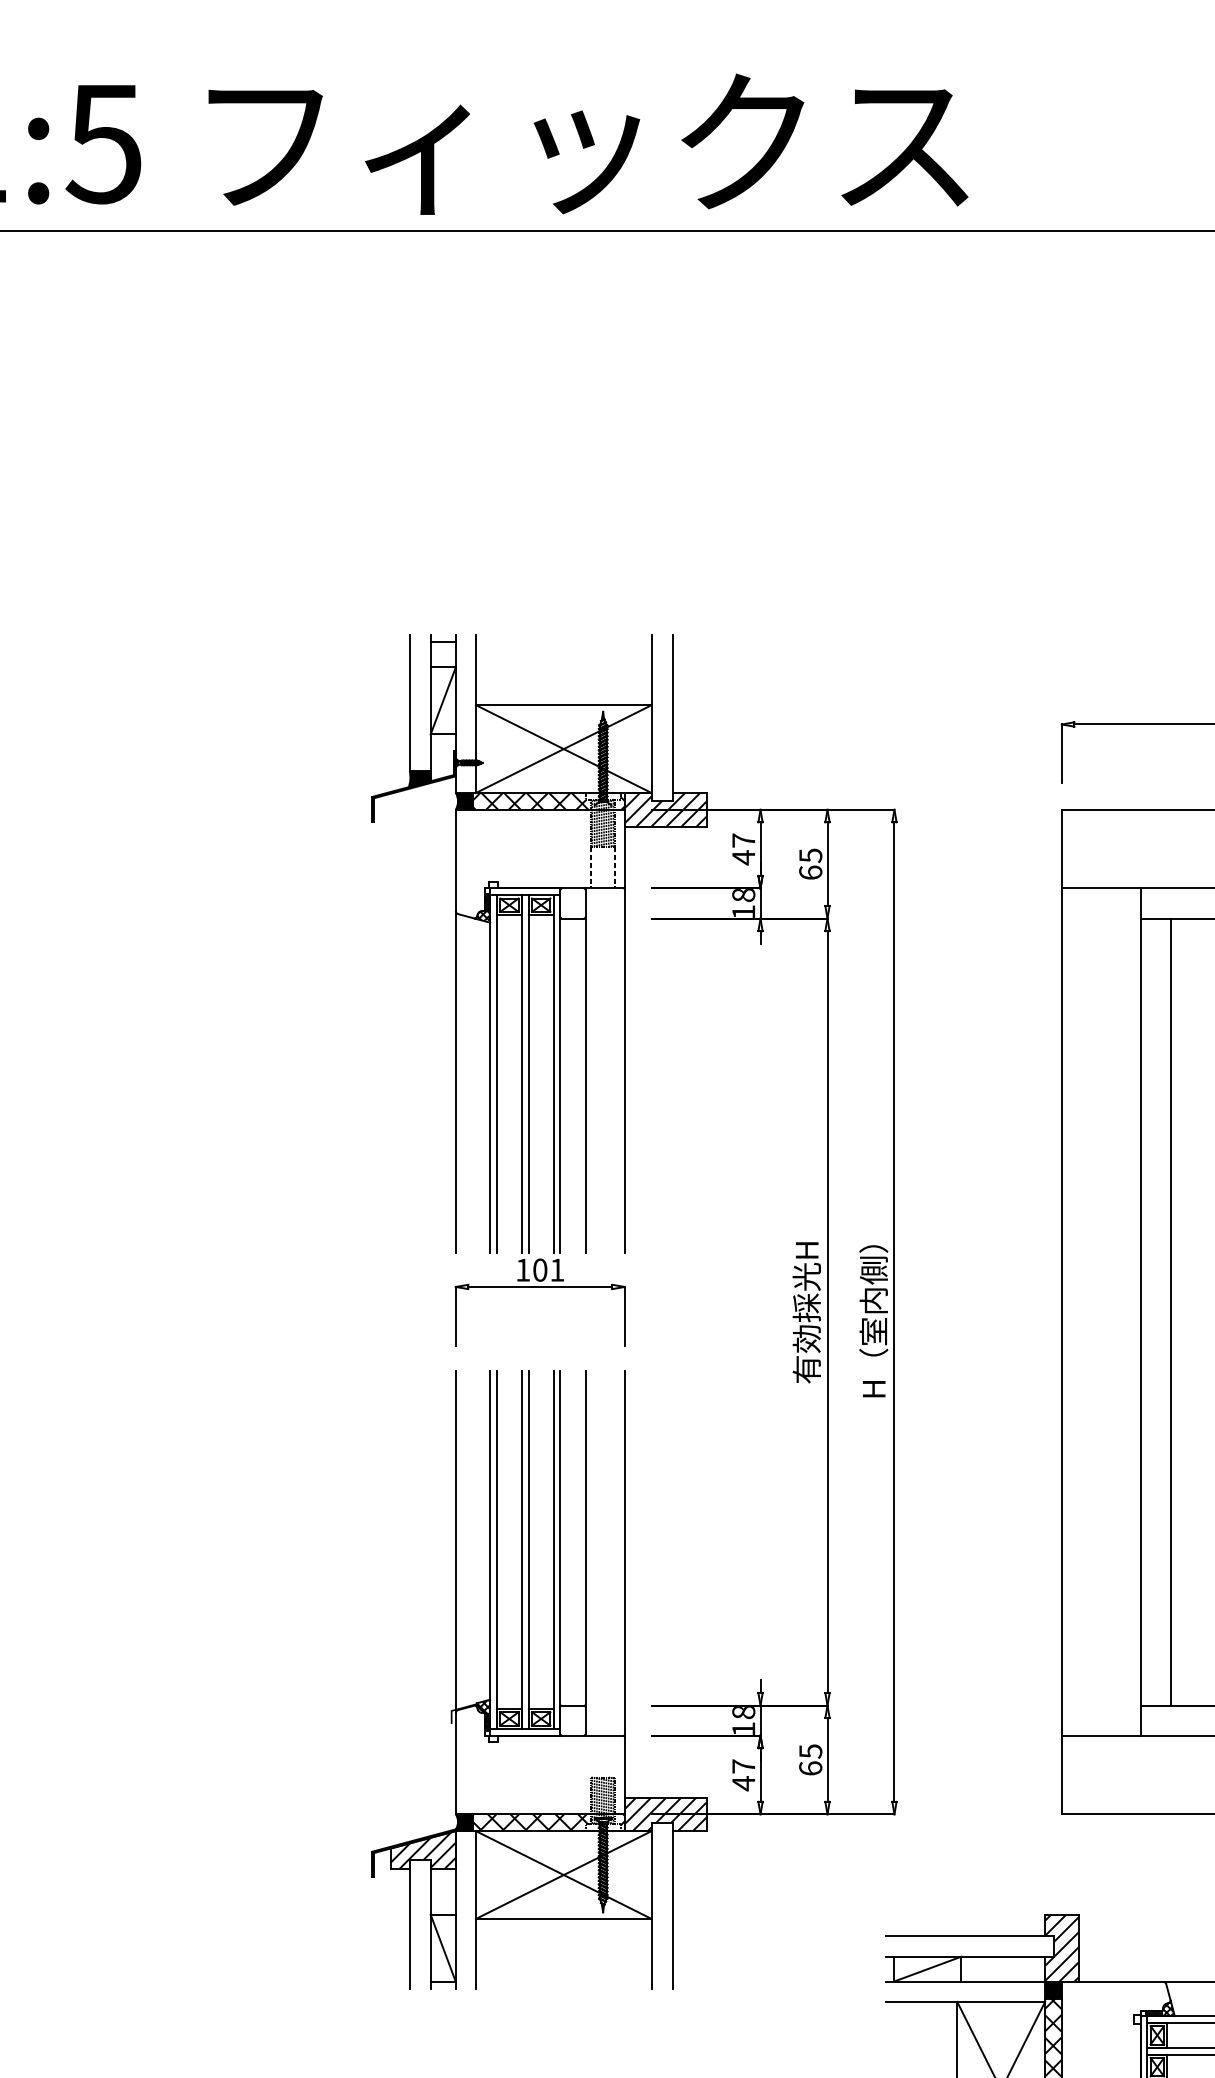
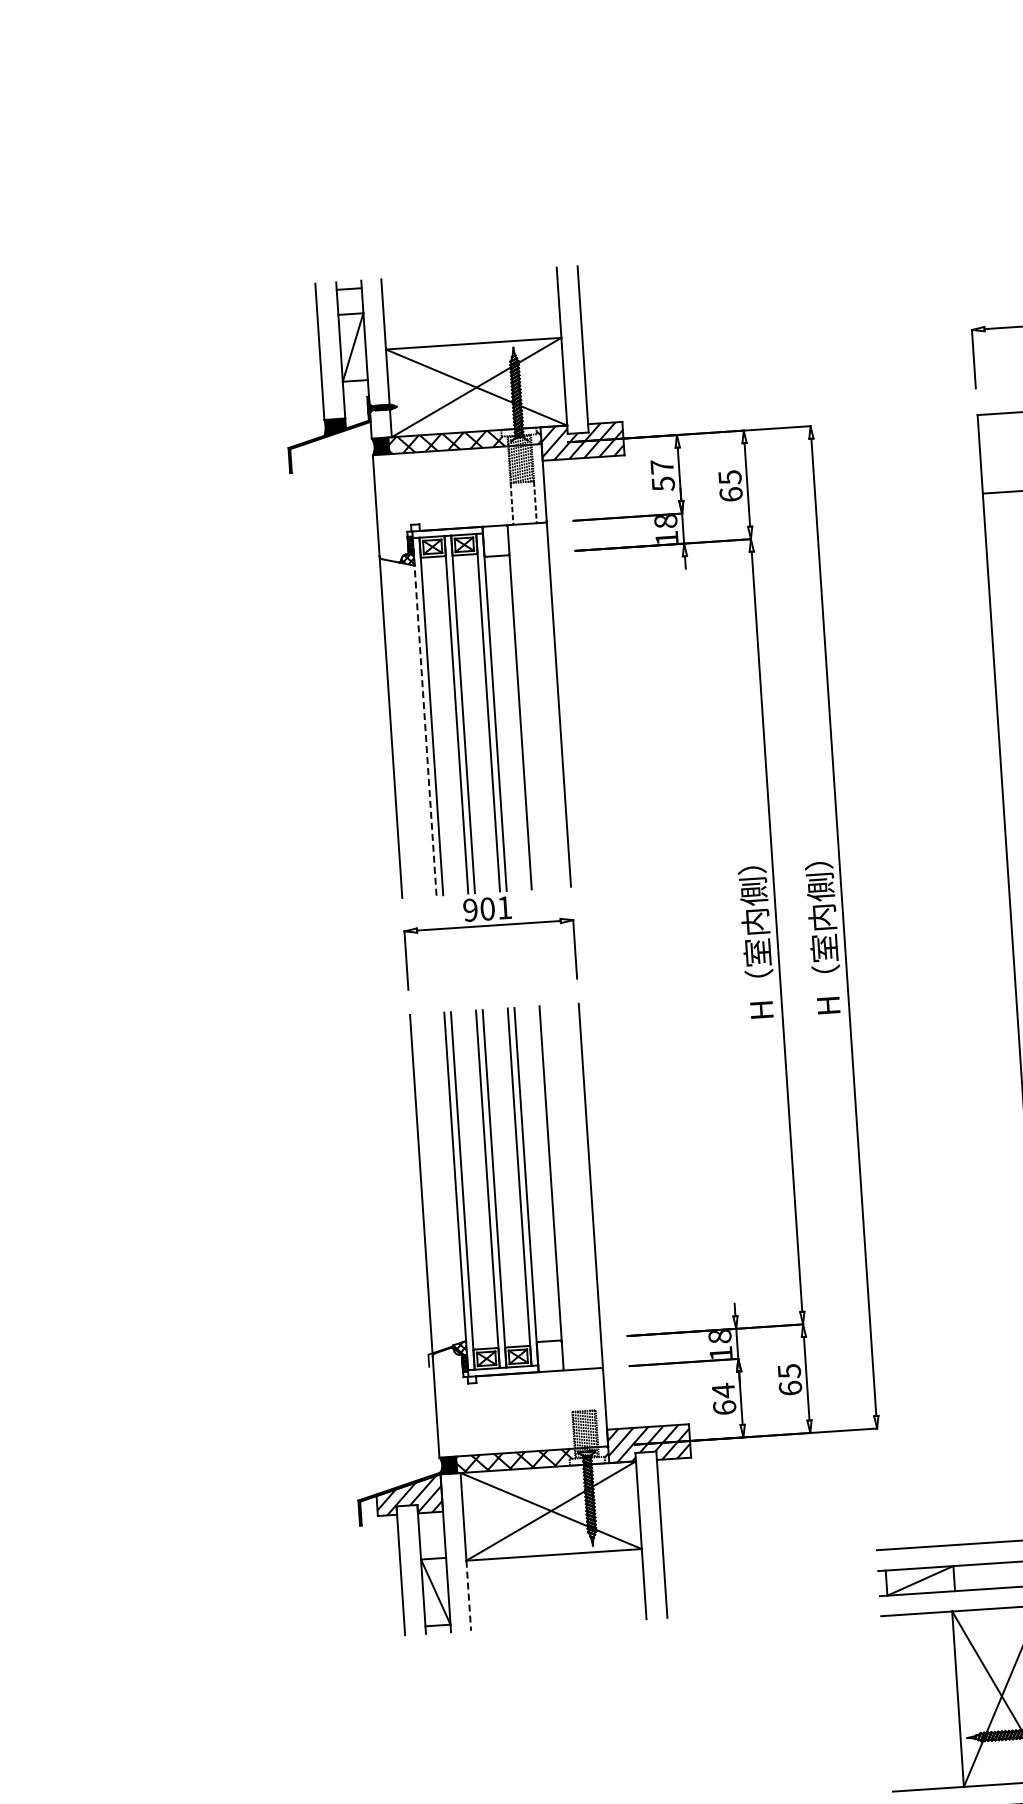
text: (743, 857) -> (663, 483), 47 -> 57
line: (490, 1073) -> (424, 716), solid -> dashed
text: (523, 1269) -> (470, 909), 101 -> 901
text: (806, 1319) -> (756, 940), 有効採光H -> H（室内側）
text: (743, 1774) -> (723, 1398), 47 -> 64
line: (475, 1954) -> (468, 1596), solid -> dashed

